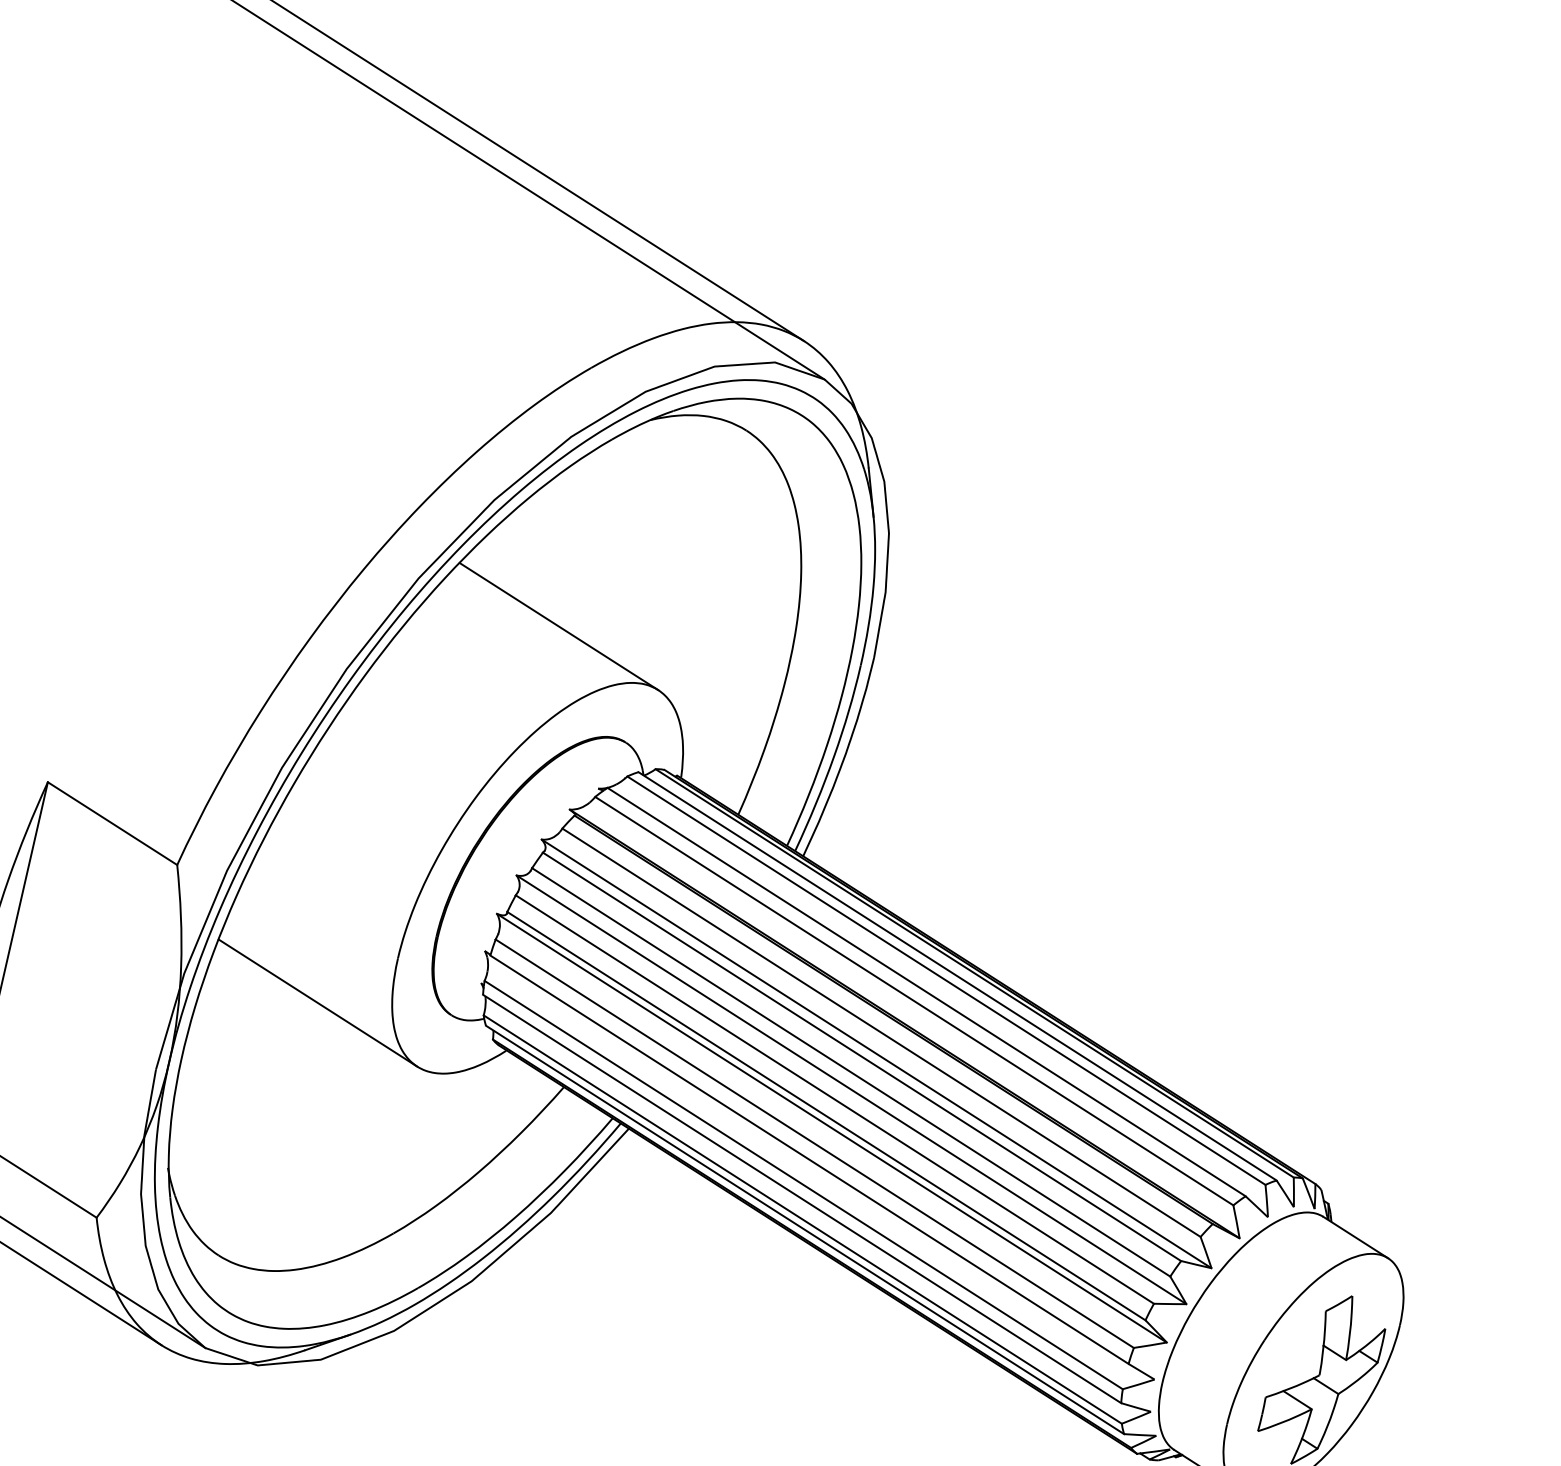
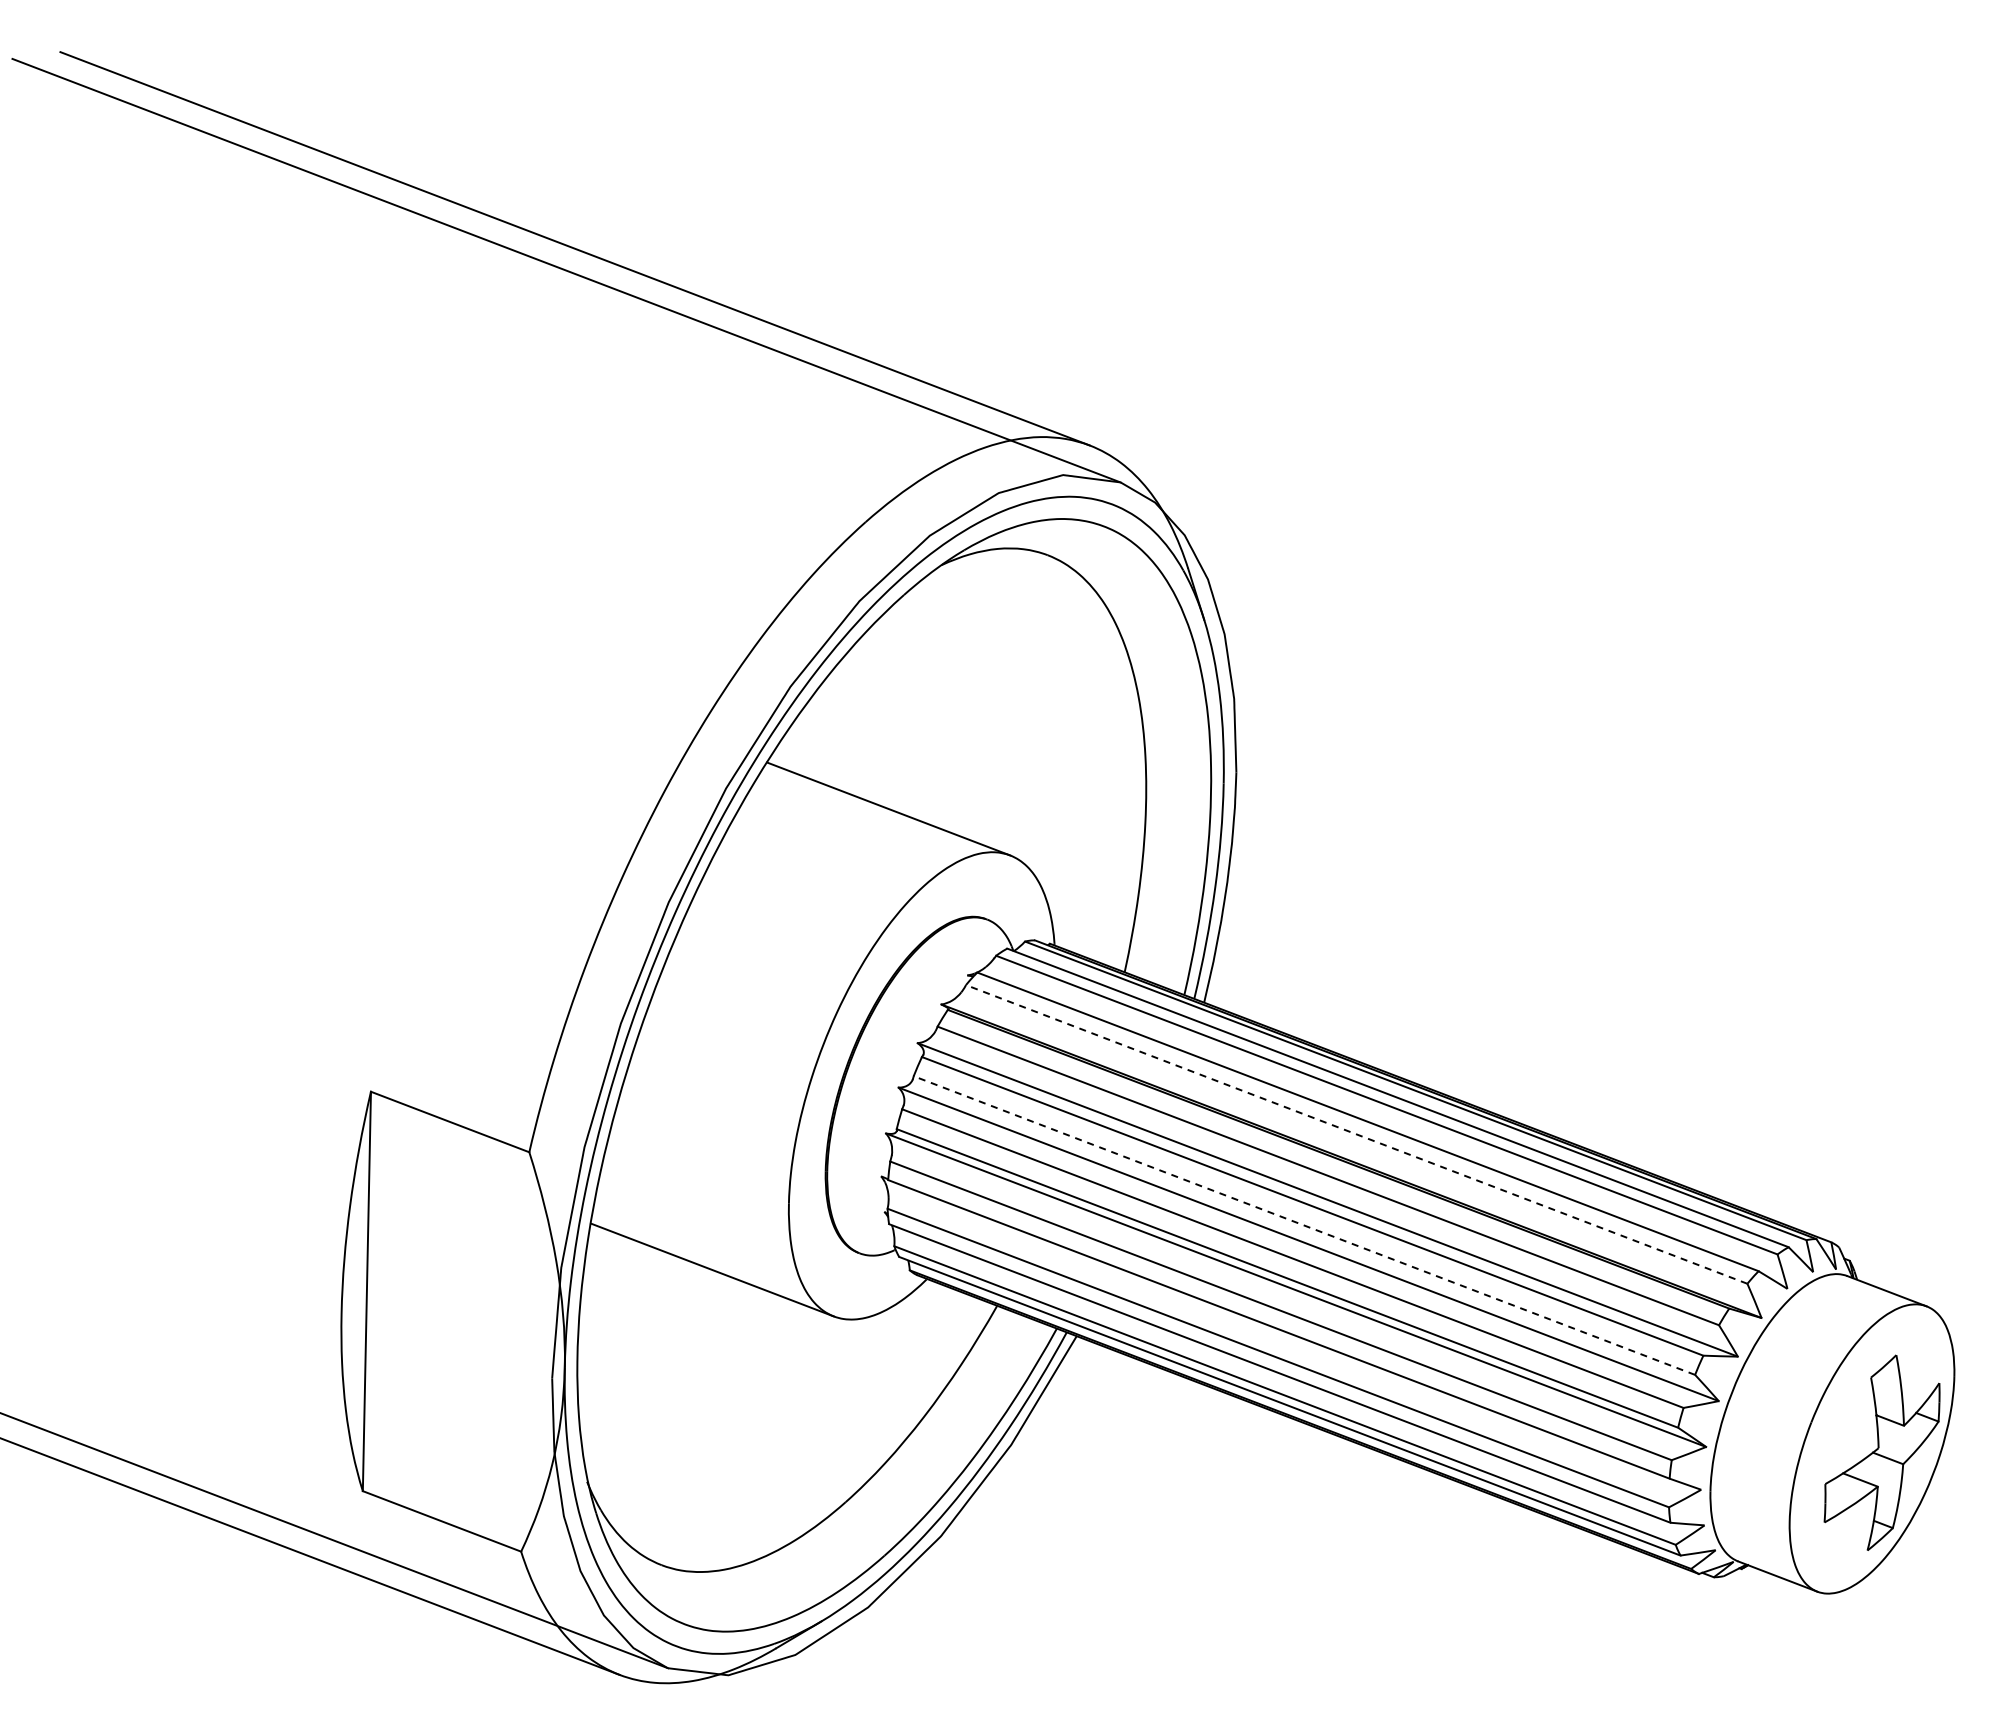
line: (914, 1001) -> (1356, 1134), solid -> dashed
line: (850, 1072) -> (1303, 1225), solid -> dashed

